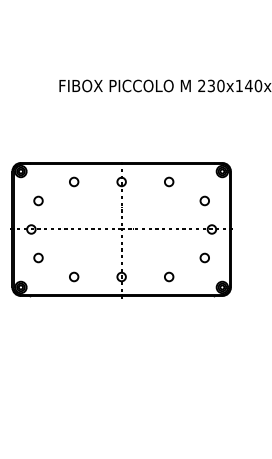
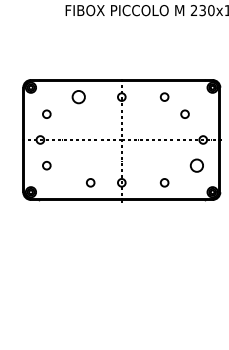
circle: (74, 181) -> (79, 96), size x1.6
circle: (204, 200) -> (184, 113), moved
circle: (204, 257) -> (196, 165), size x1.6
circle: (74, 276) -> (90, 182), moved

